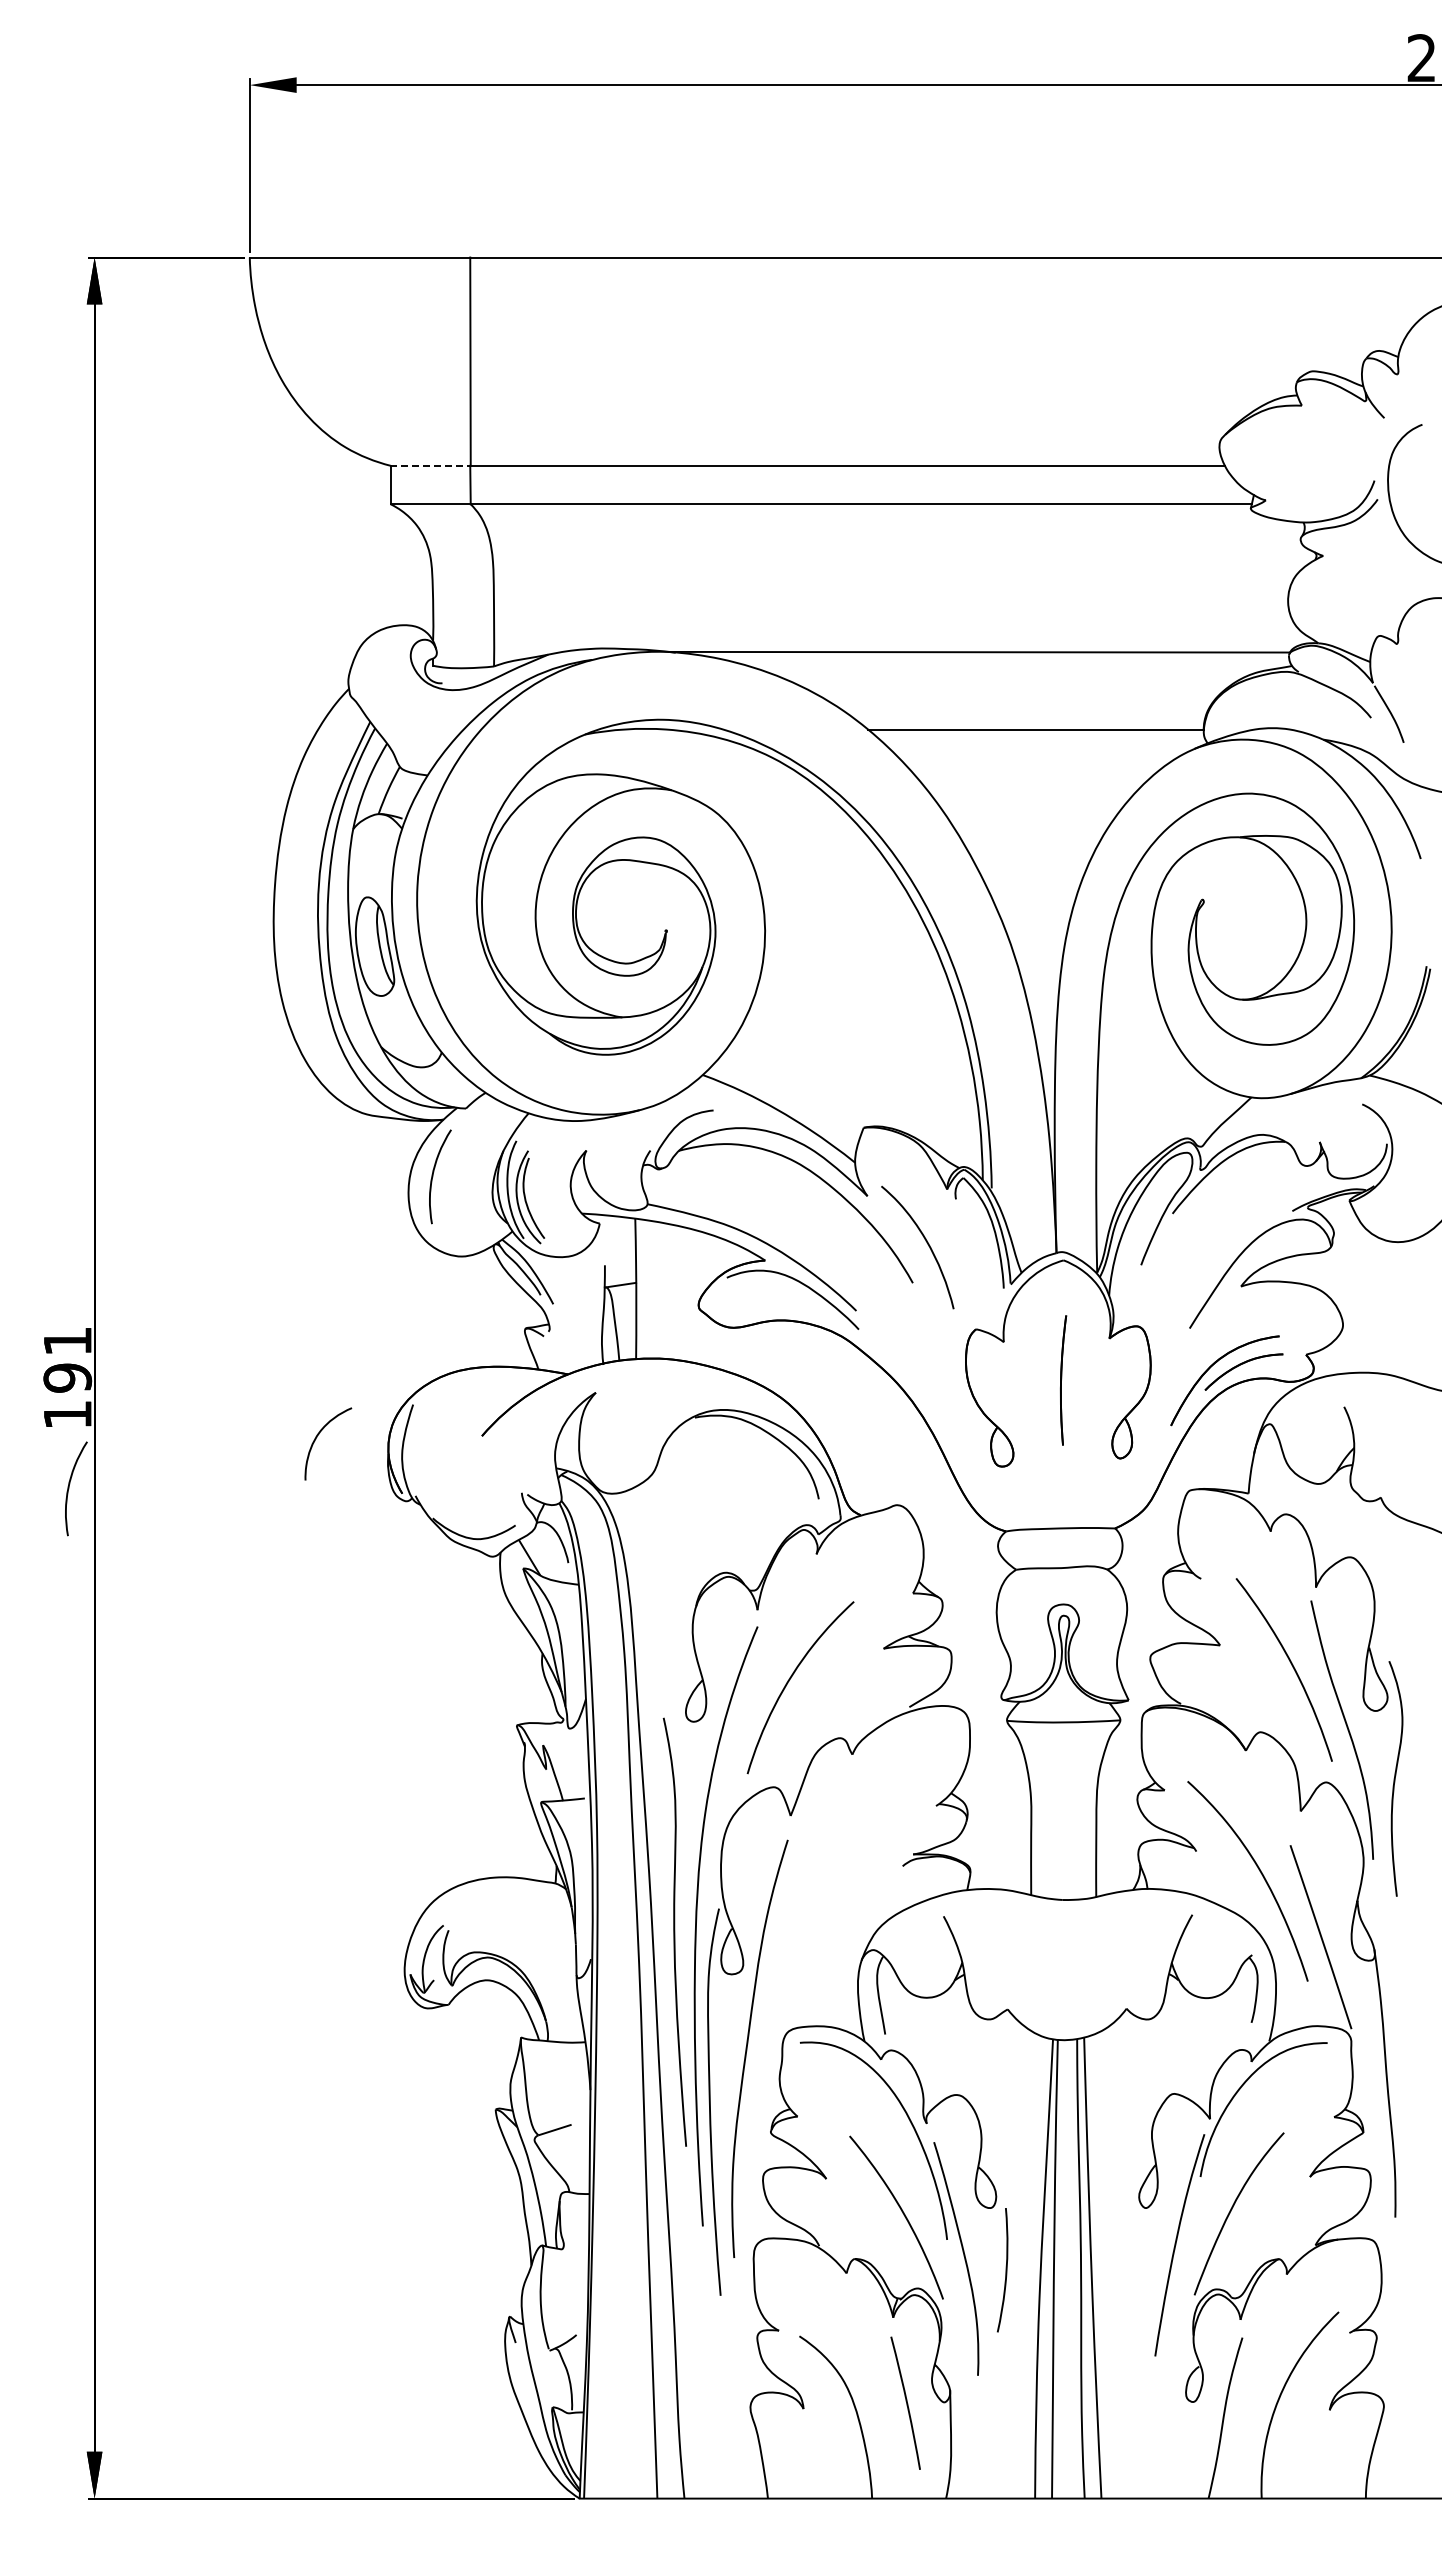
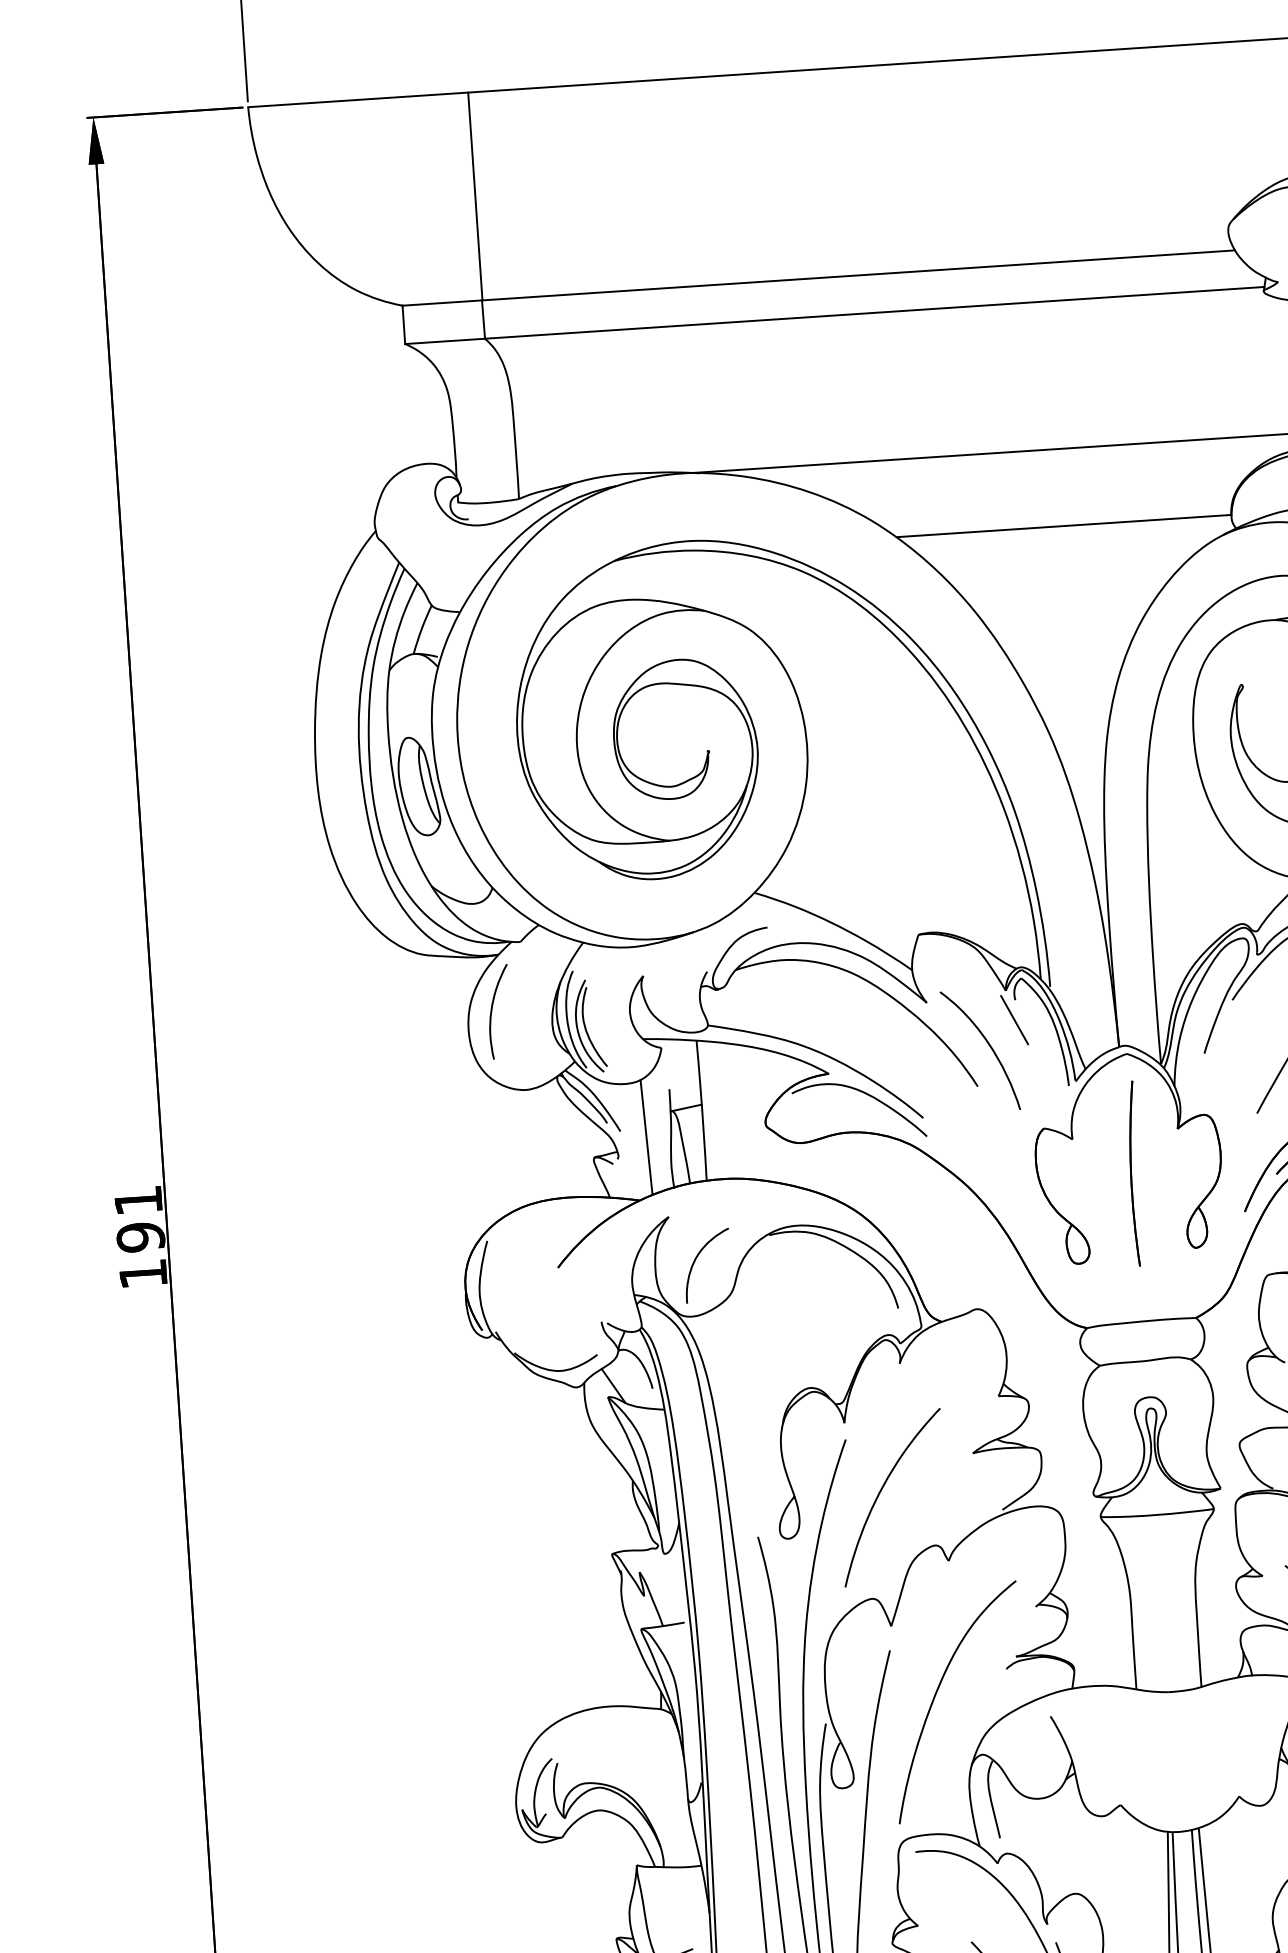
line: (430, 465) -> (442, 302), dashed -> solid
line: (953, 1219) -> (1014, 1020), added
line: (578, 1311) -> (646, 1137), added
part: (1063, 1380) -> (1134, 1173), size x1.43
curve: (317, 1437) -> (696, 1260), moved
curve: (69, 1488) -> (149, 1347), removed
curve: (832, 1885) -> (937, 1692), added

